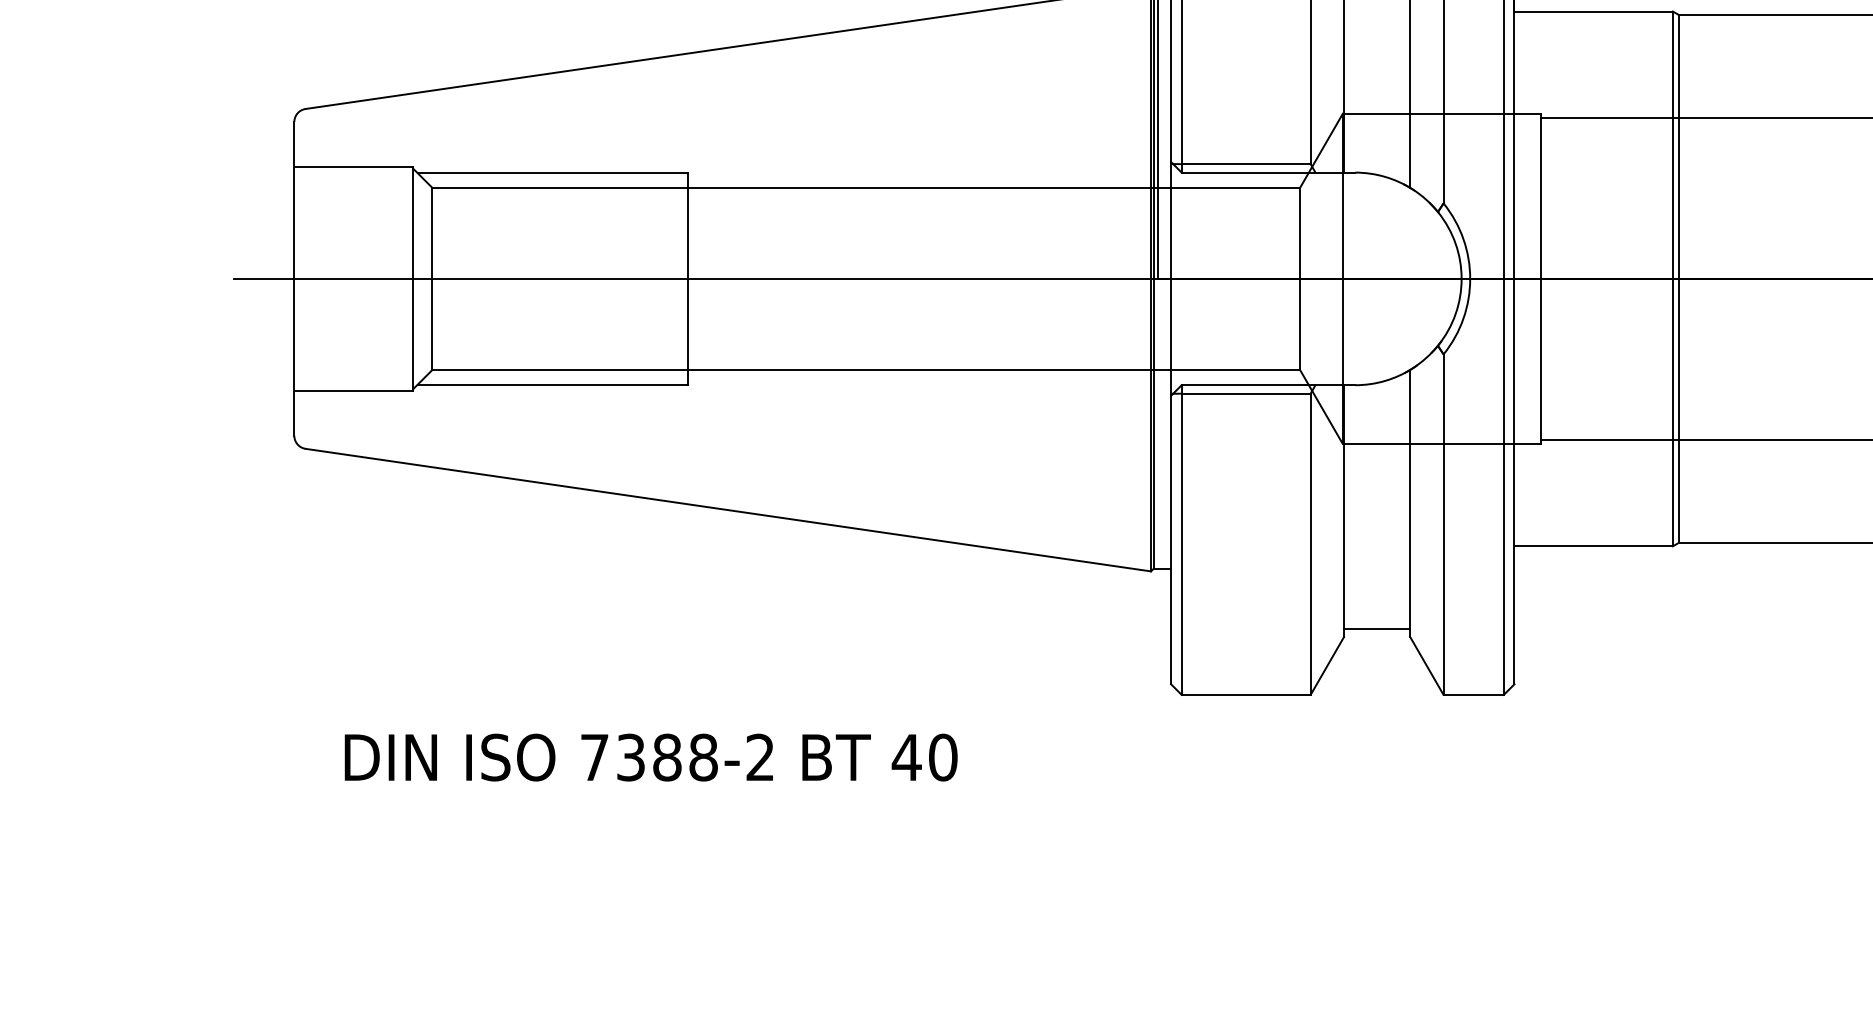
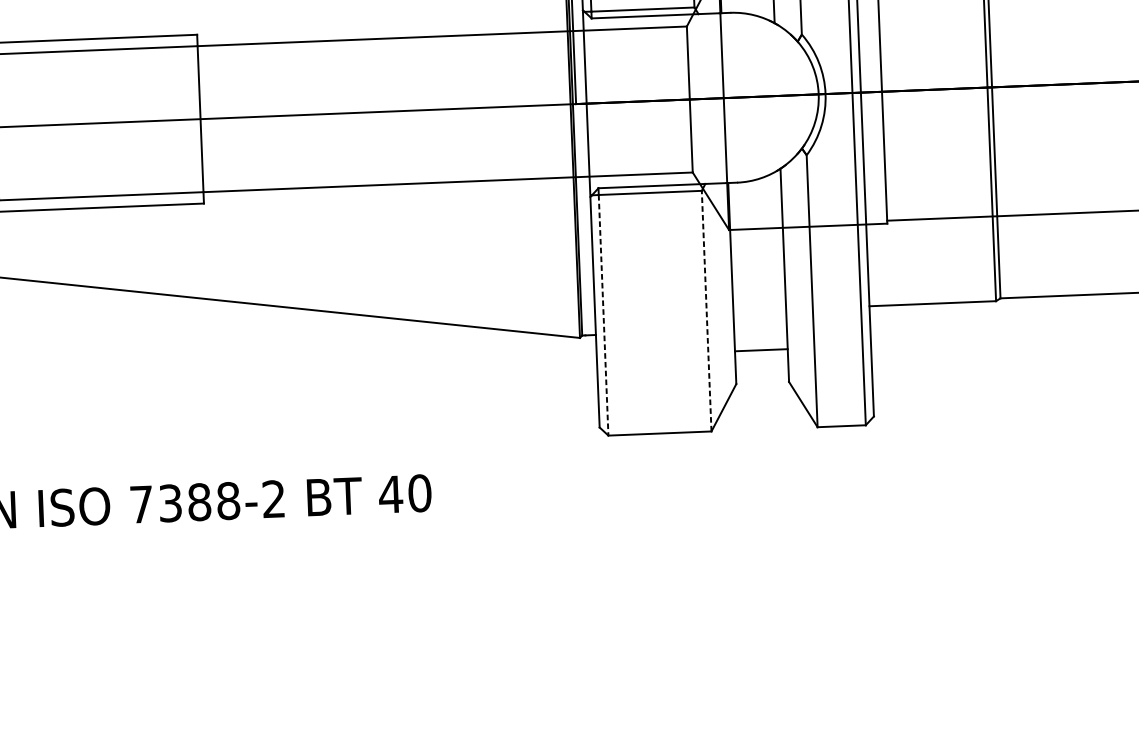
line: (1181, 544) -> (603, 315), solid -> dashed
line: (1310, 544) -> (706, 311), solid -> dashed
line: (1377, 628) -> (761, 349), moved

